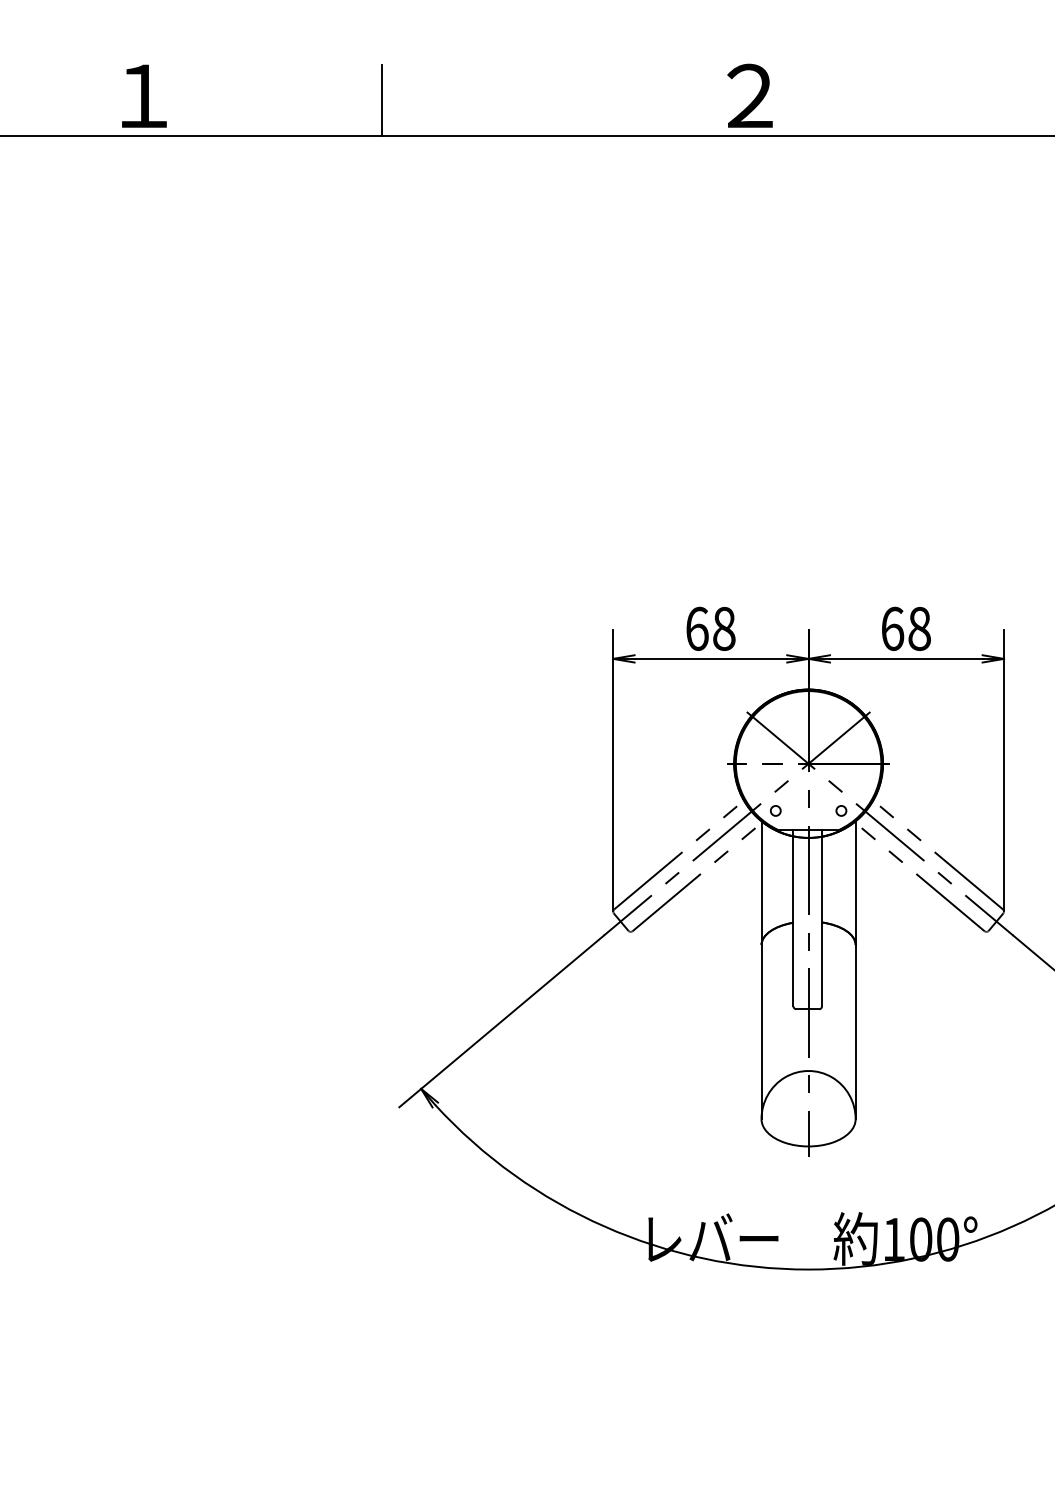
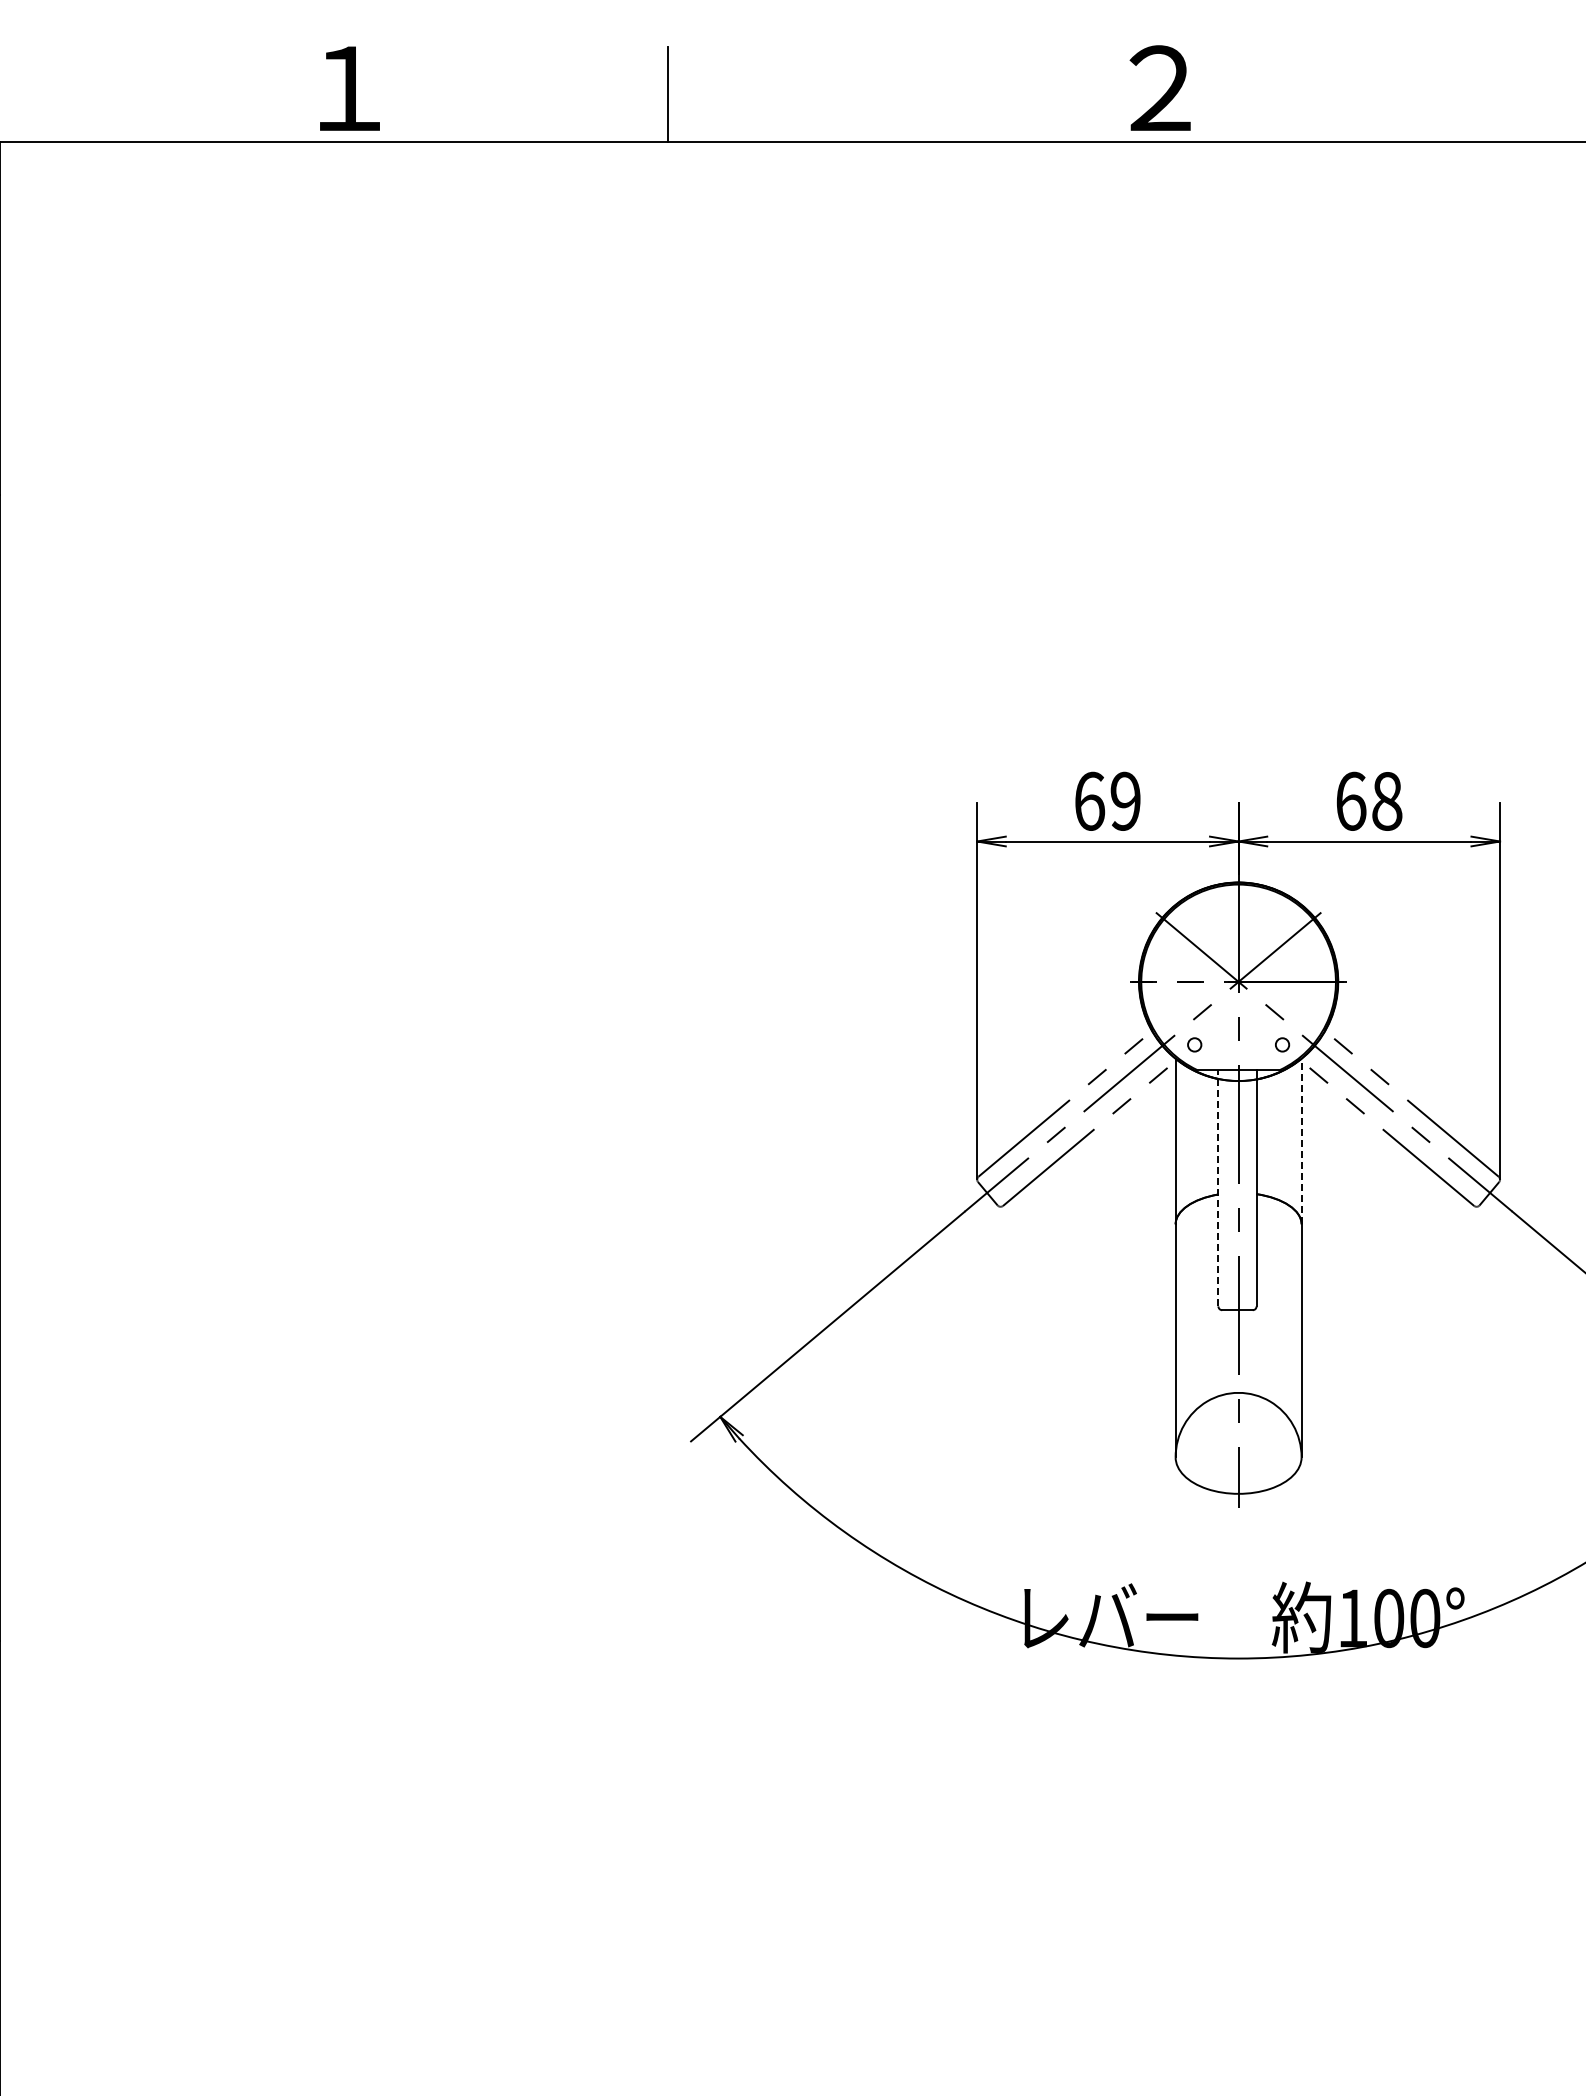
text: (724, 628) -> (1125, 800), 68 -> 69
line: (855, 883) -> (1301, 1141), solid -> dashed
line: (793, 917) -> (1218, 1187), solid -> dashed

